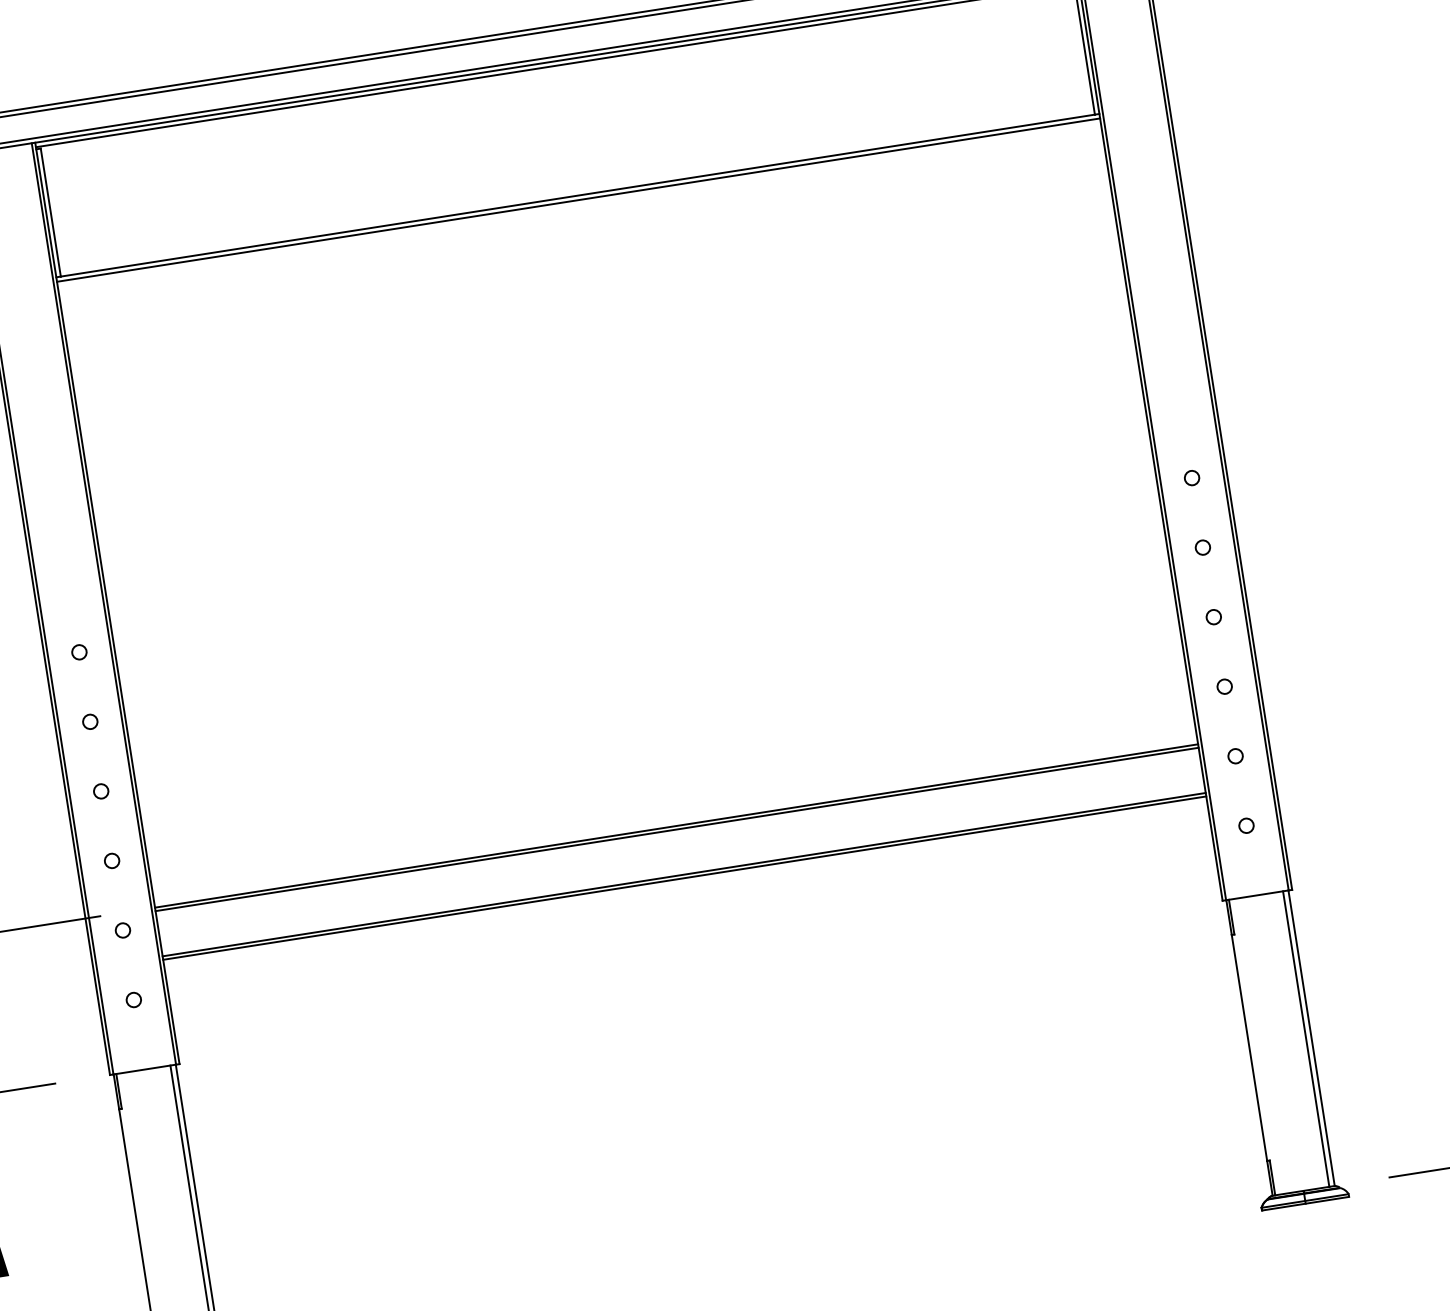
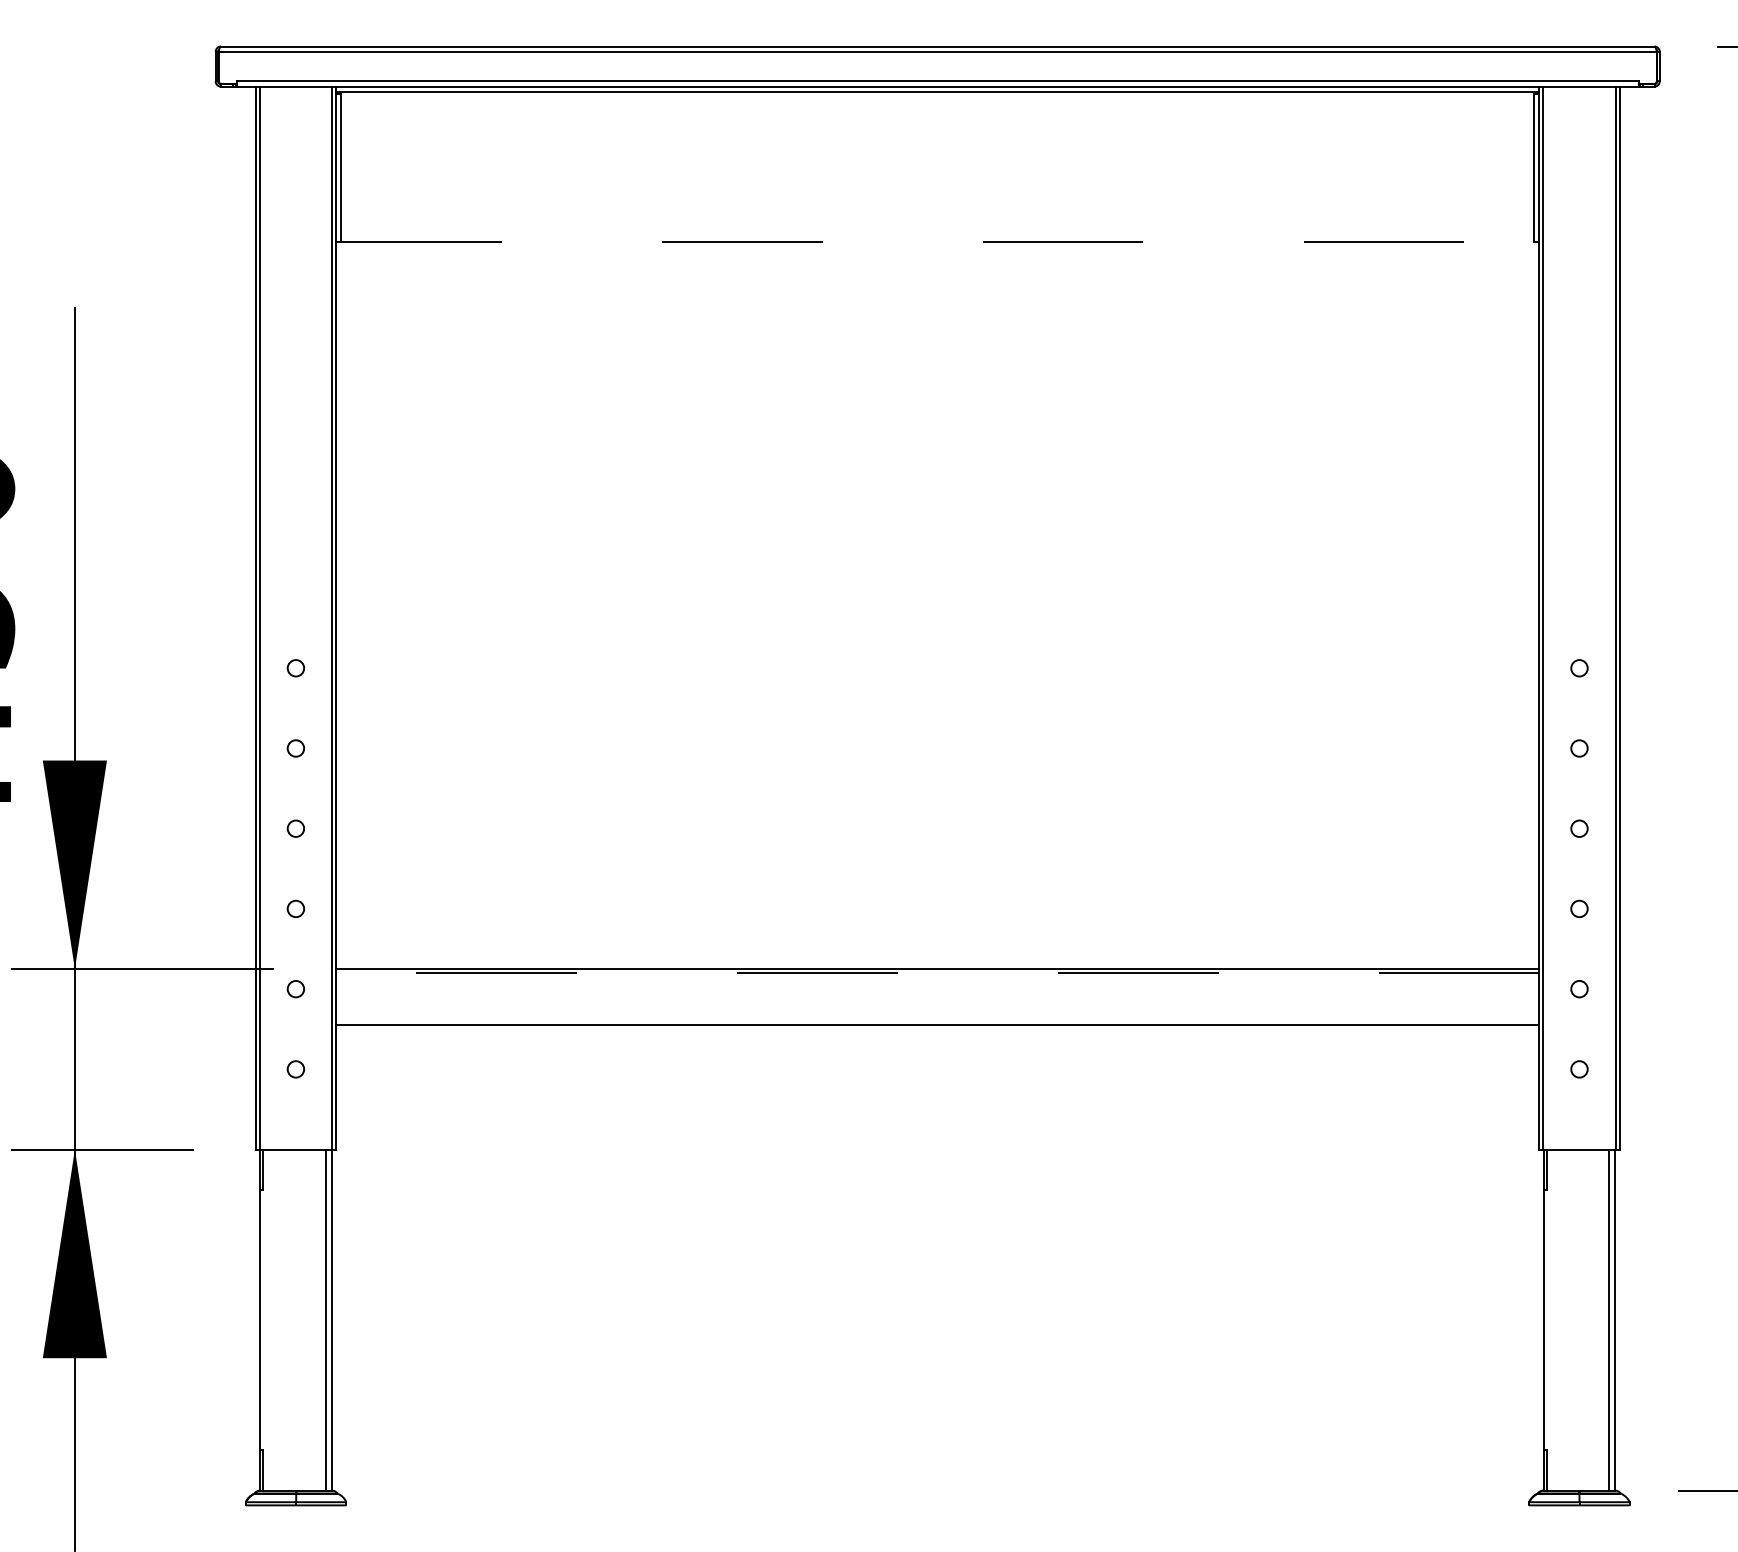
line: (578, 195) -> (938, 241), solid -> dashed
line: (578, 200) -> (937, 247), removed
line: (676, 829) -> (937, 973), solid -> dashed
line: (684, 878) -> (937, 1029), removed

